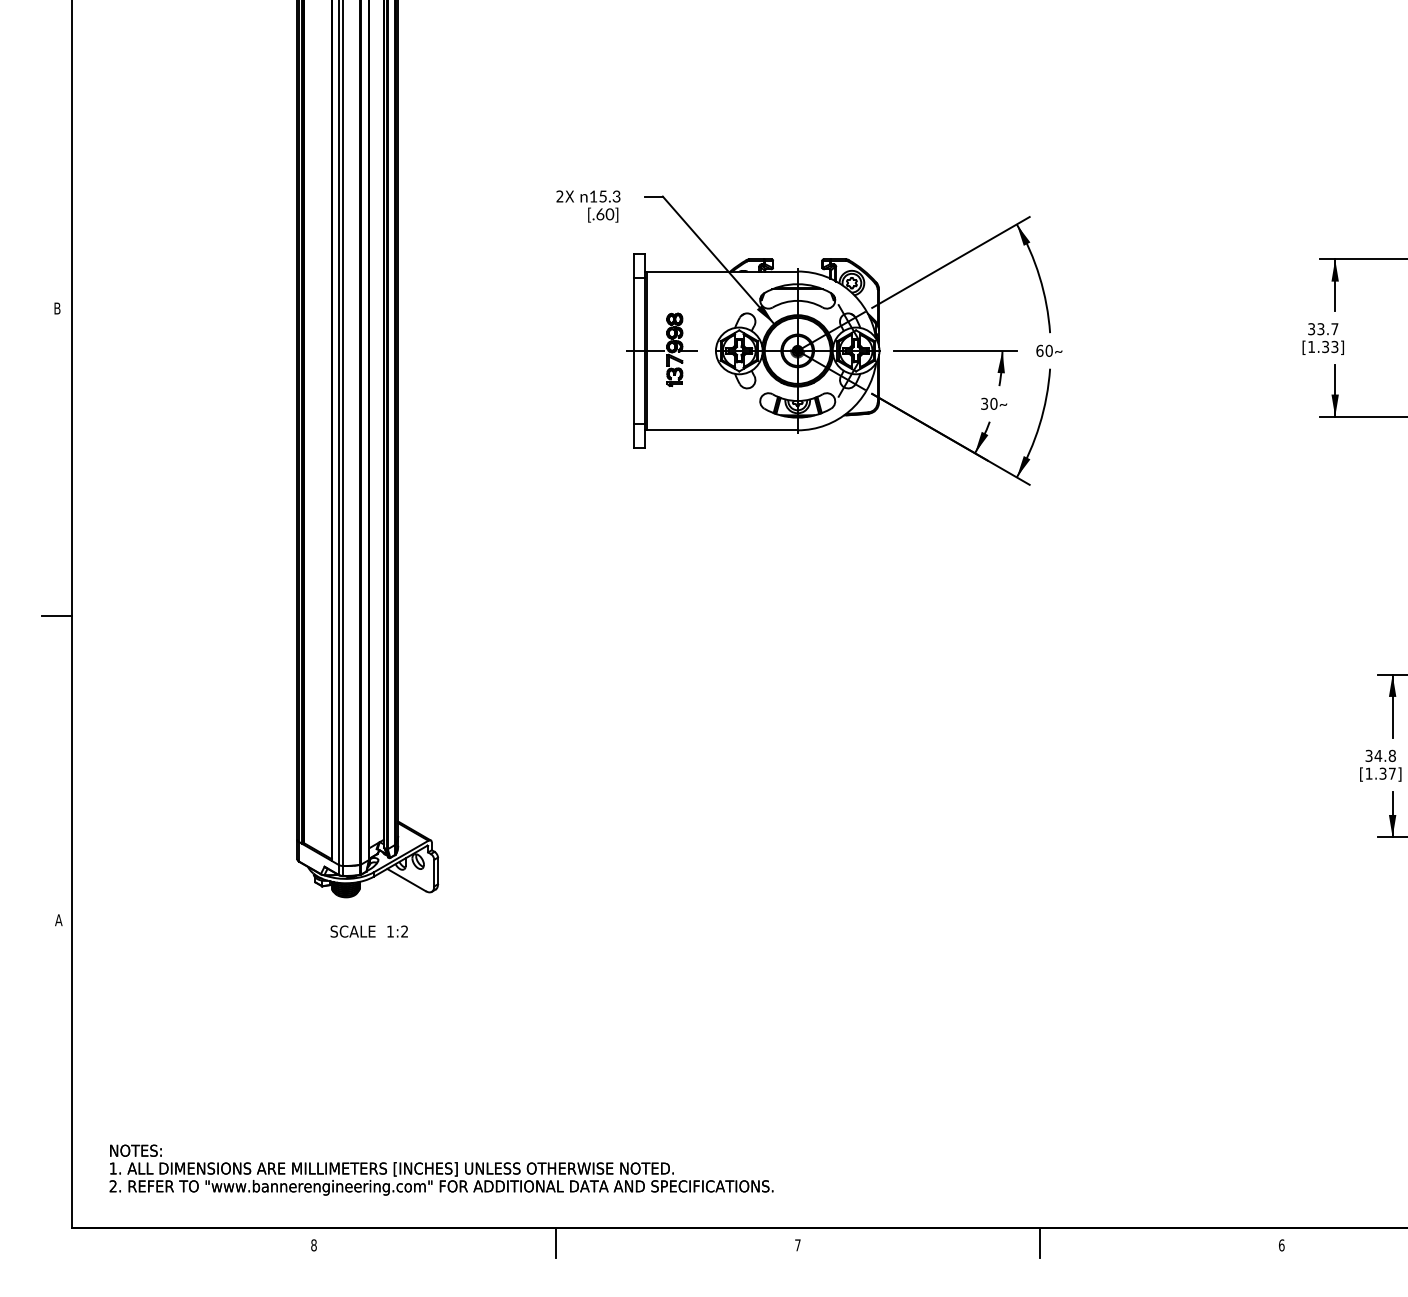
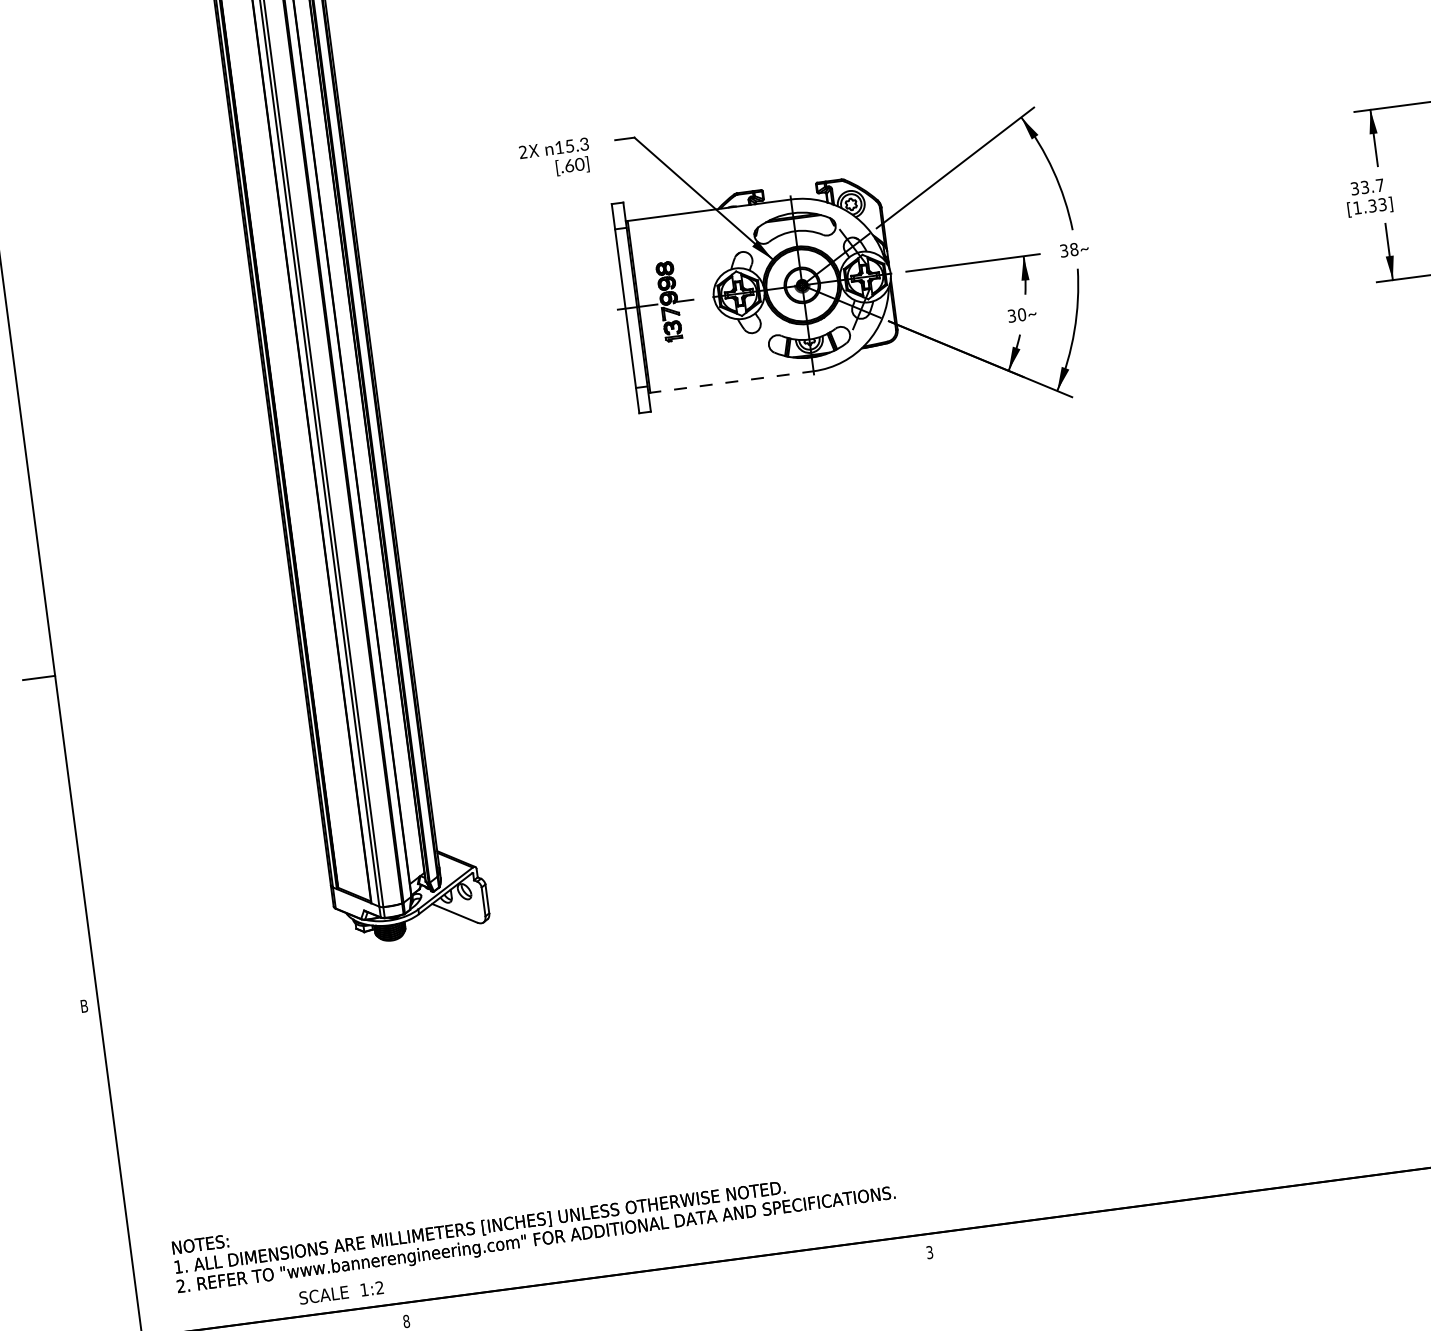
text: (1044, 350) -> (1069, 249), 60 -> 38
line: (721, 430) -> (731, 382), solid -> dashed
text: (58, 920) -> (84, 1006), A -> B
text: (368, 931) -> (340, 1292), moved
line: (555, 1242) -> (667, 1283), removed
line: (1039, 1243) -> (1190, 1216), removed
text: (797, 1245) -> (929, 1252), 7 -> 3

